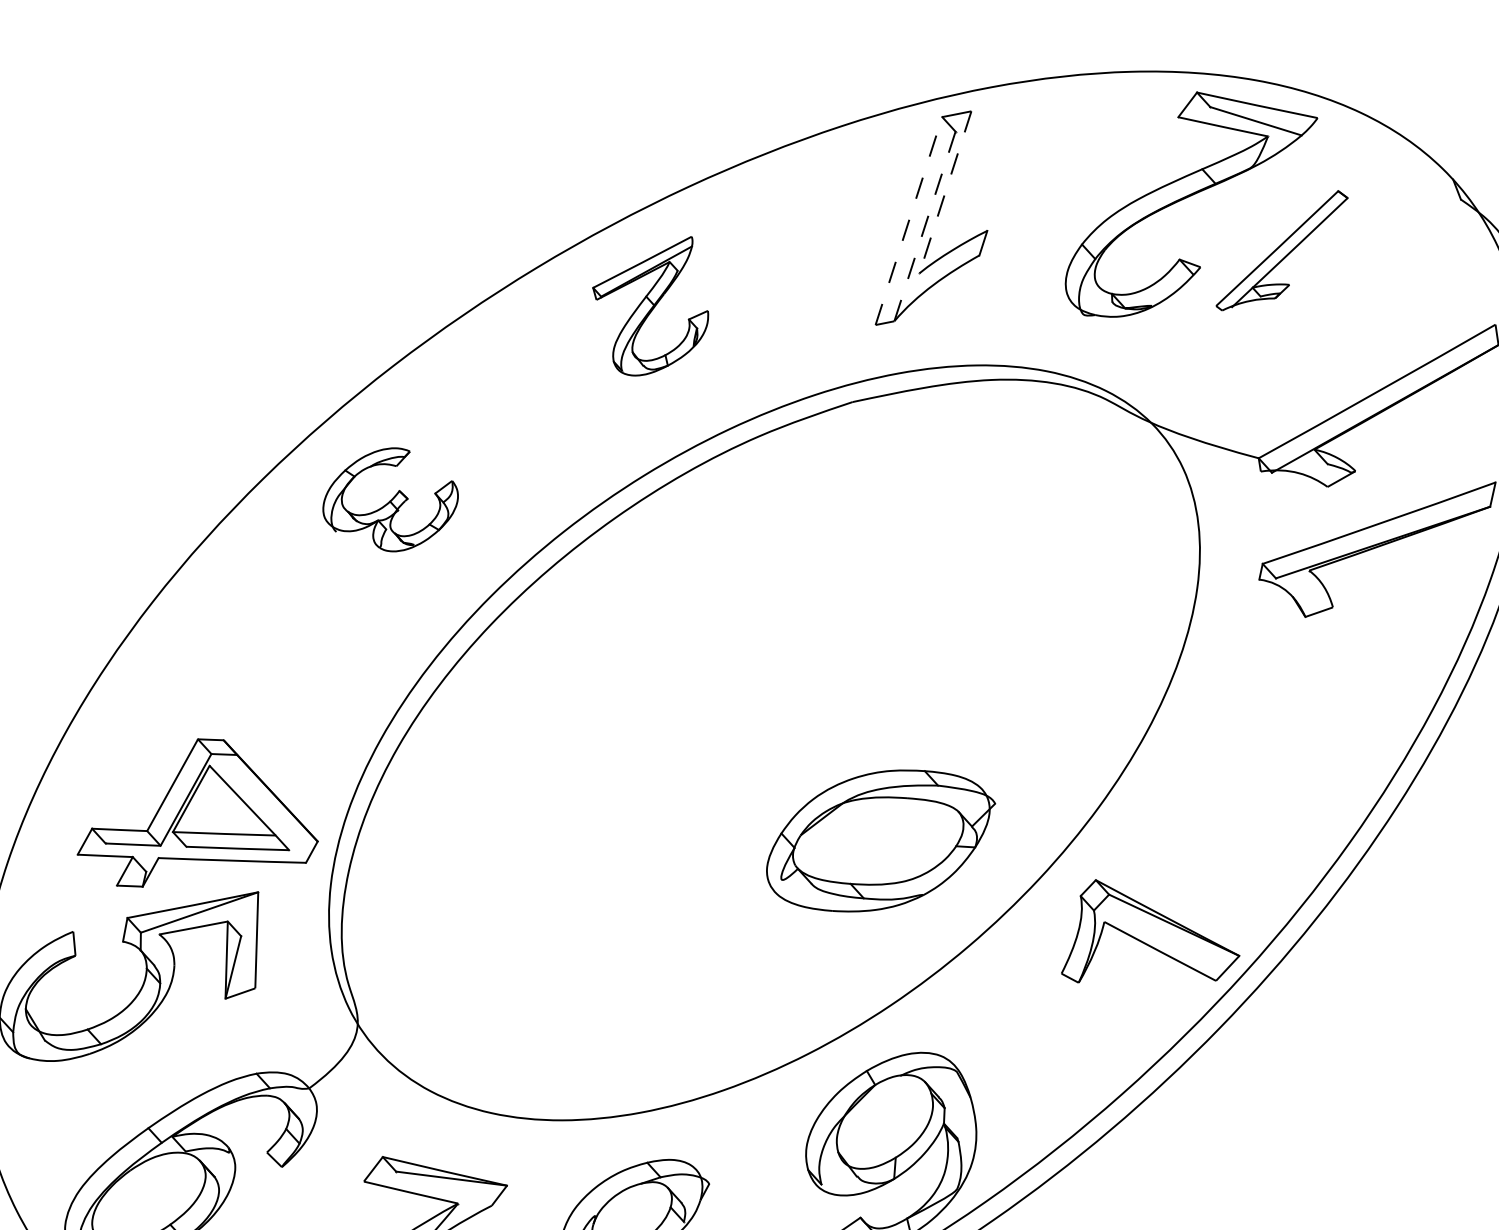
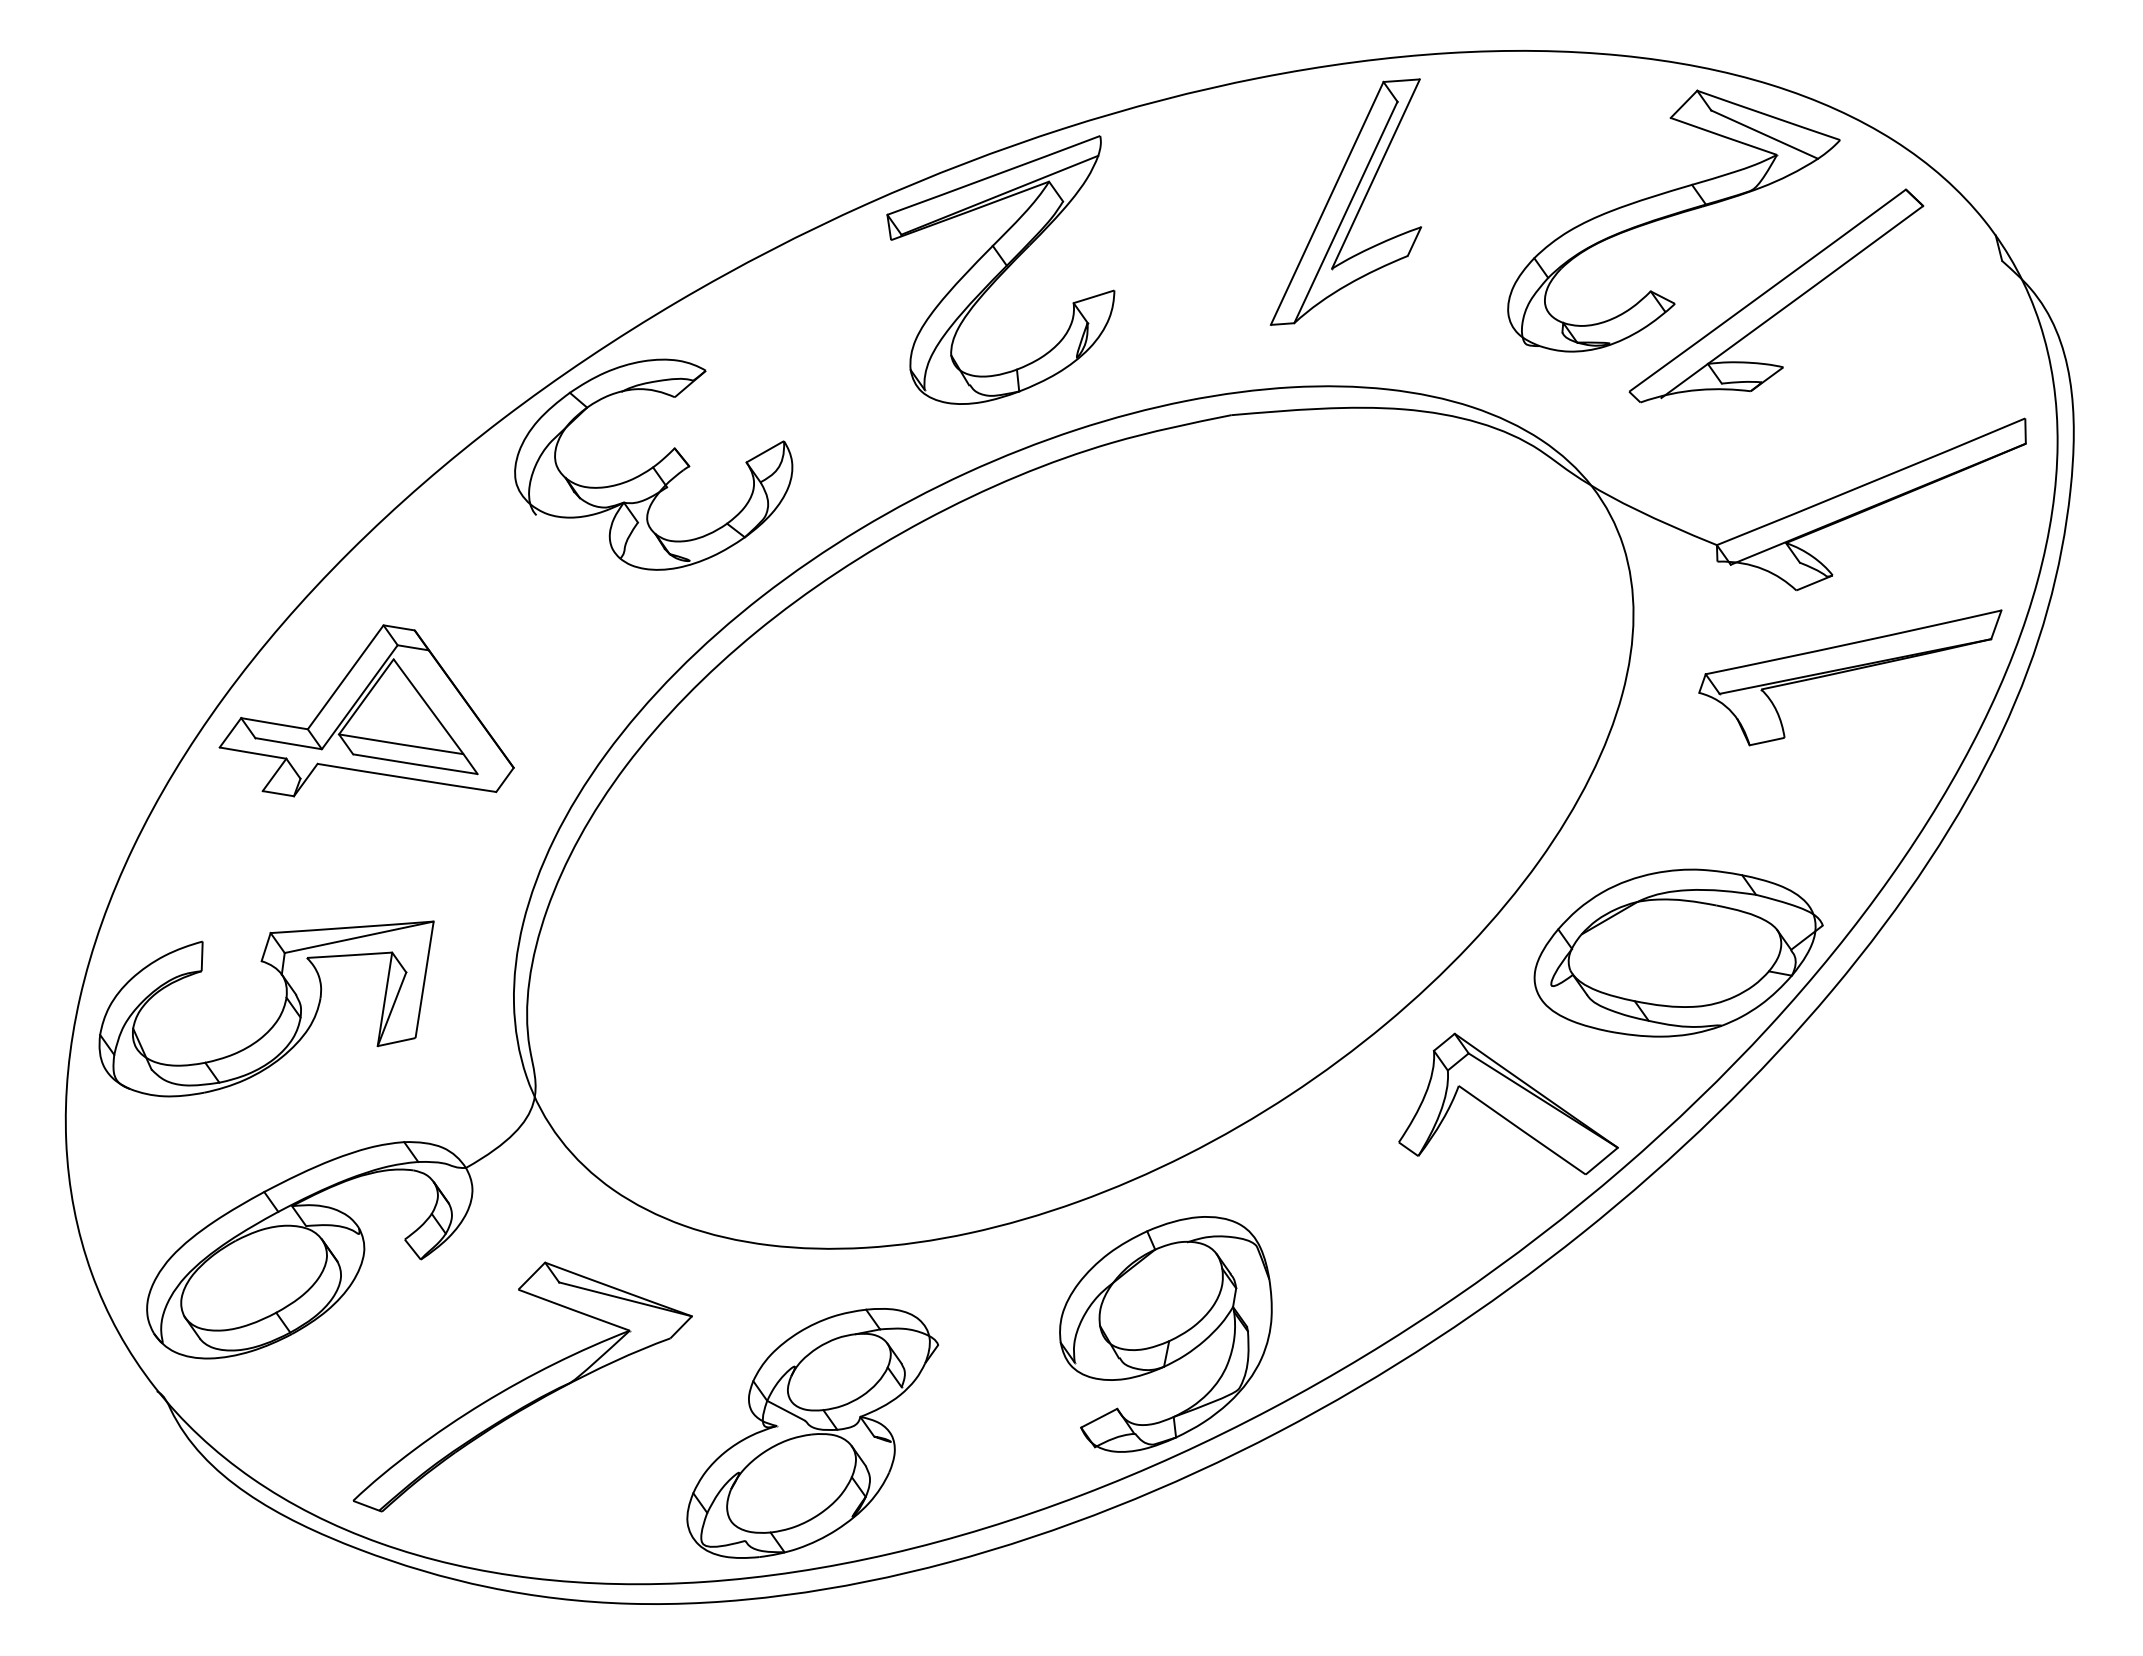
line: (945, 192) -> (1375, 174), dashed -> solid
line: (909, 221) -> (1327, 203), dashed -> solid
line: (924, 226) -> (1345, 212), dashed -> solid
part: (1281, 250) -> (1776, 295), size x1.67
part: (651, 307) -> (1000, 269), size x1.67
part: (390, 500) -> (653, 464), size x1.67
part: (192, 809) -> (366, 710), moved
part: (881, 840) -> (1678, 952), moved

